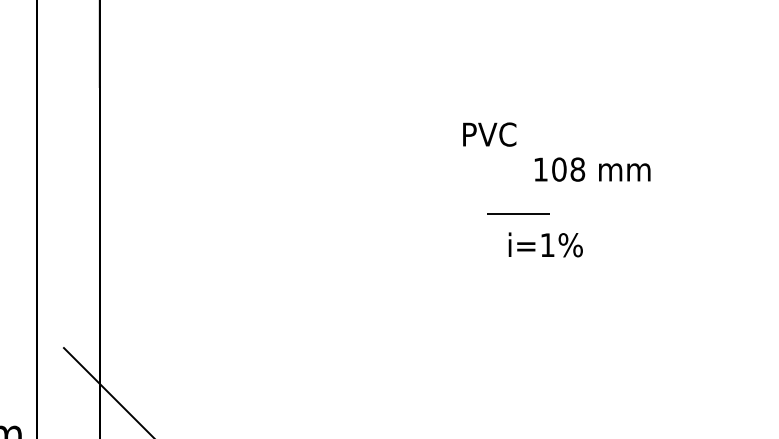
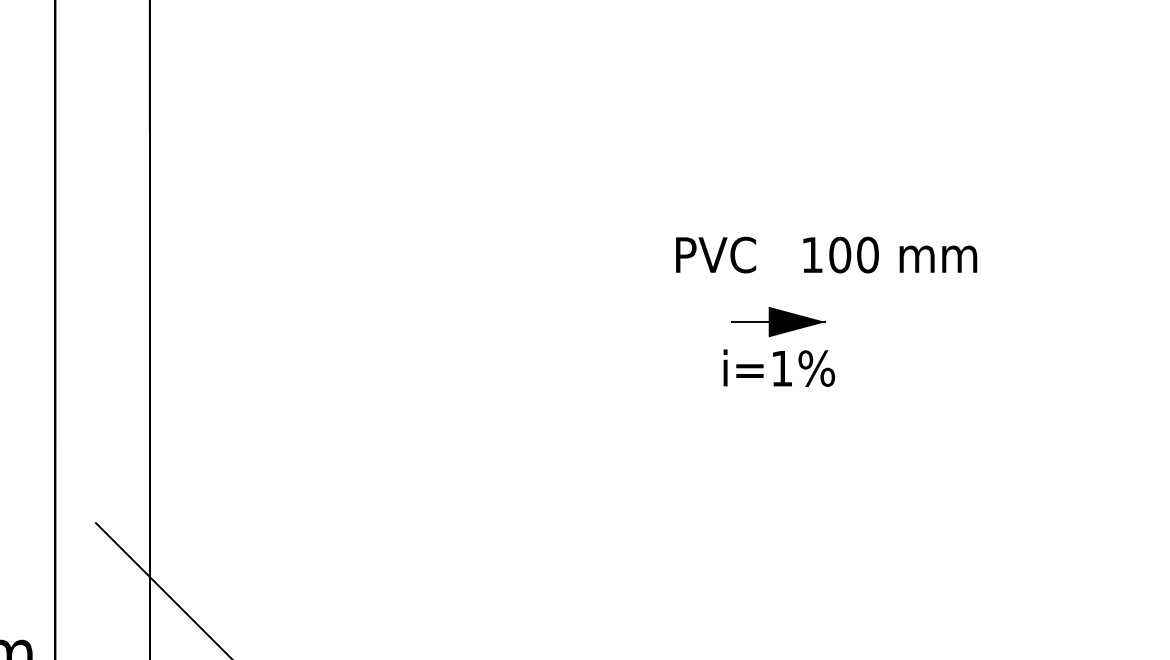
text: (489, 134) -> (715, 254), moved
text: (577, 169) -> (867, 254), 108 -> 100
fill: (530, 214) -> (796, 322), added
text: (545, 244) -> (778, 367), moved

